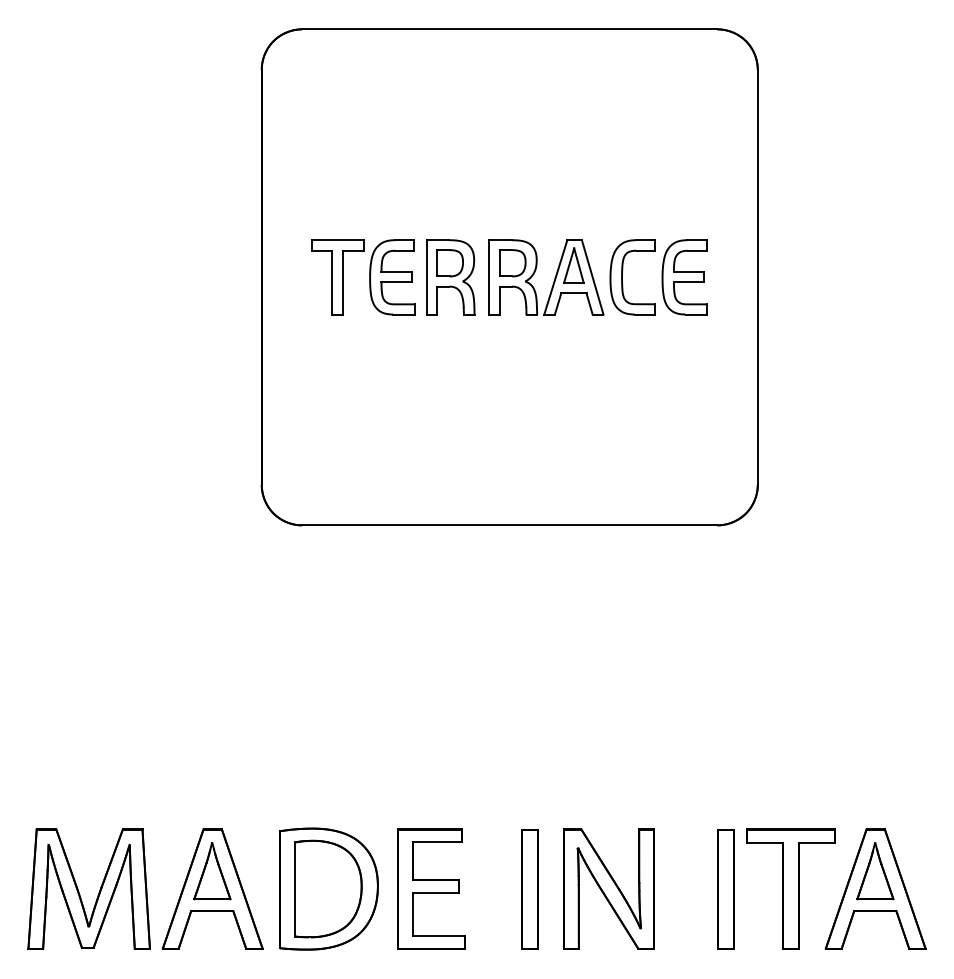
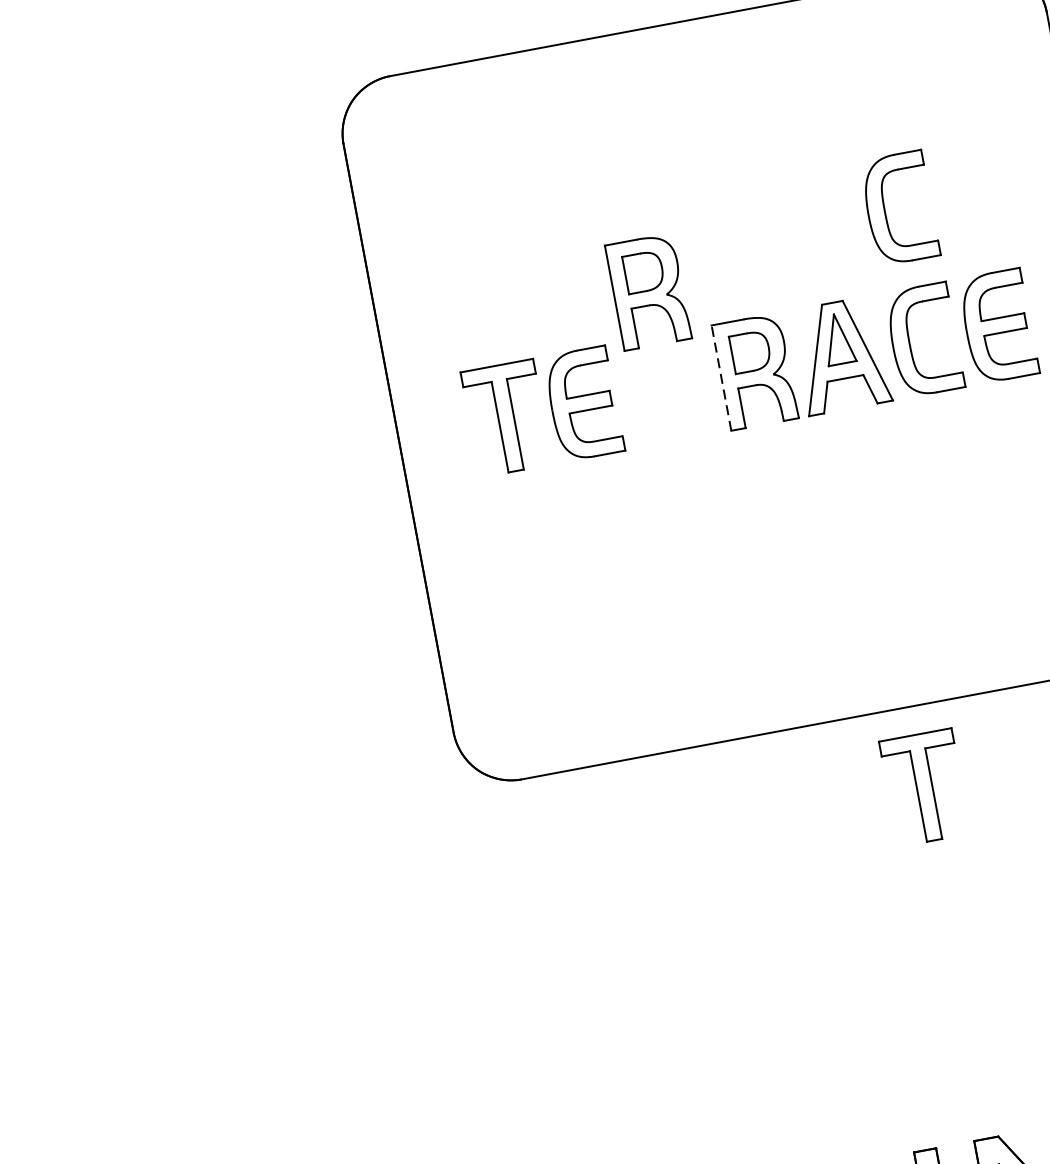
part: (622, 184) -> (885, 211), added
line: (489, 276) -> (721, 376), solid -> dashed
part: (450, 277) -> (648, 292), moved
part: (575, 582) -> (924, 787), added

